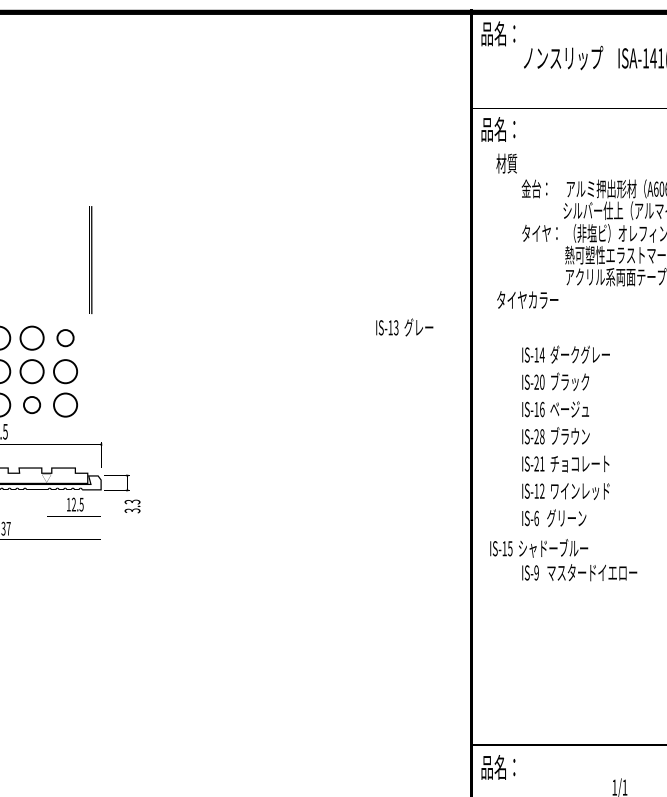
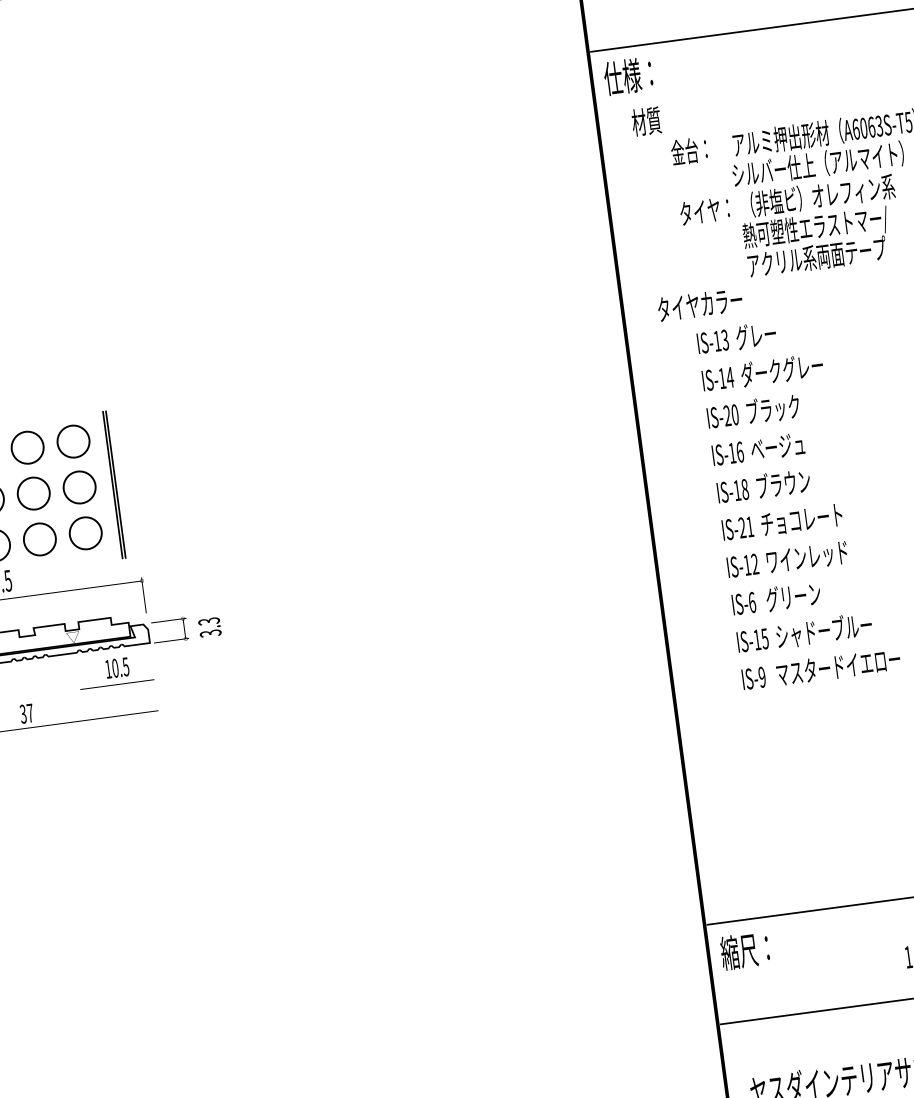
text: (493, 129) -> (622, 77), 品名： -> 仕様：
line: (89, 259) -> (112, 484), moved
text: (404, 327) -> (736, 338), moved
circle: (65, 337) -> (73, 440), size x1.43
circle: (31, 404) -> (38, 538), size x1.43
text: (536, 436) -> (737, 490), IS-28 -> IS-18
text: (73, 504) -> (114, 668), 12.5 -> 10.5
text: (132, 506) -> (209, 627), moved
text: (539, 548) -> (805, 633), moved
text: (493, 766) -> (738, 950), 品名： -> 縮尺：

